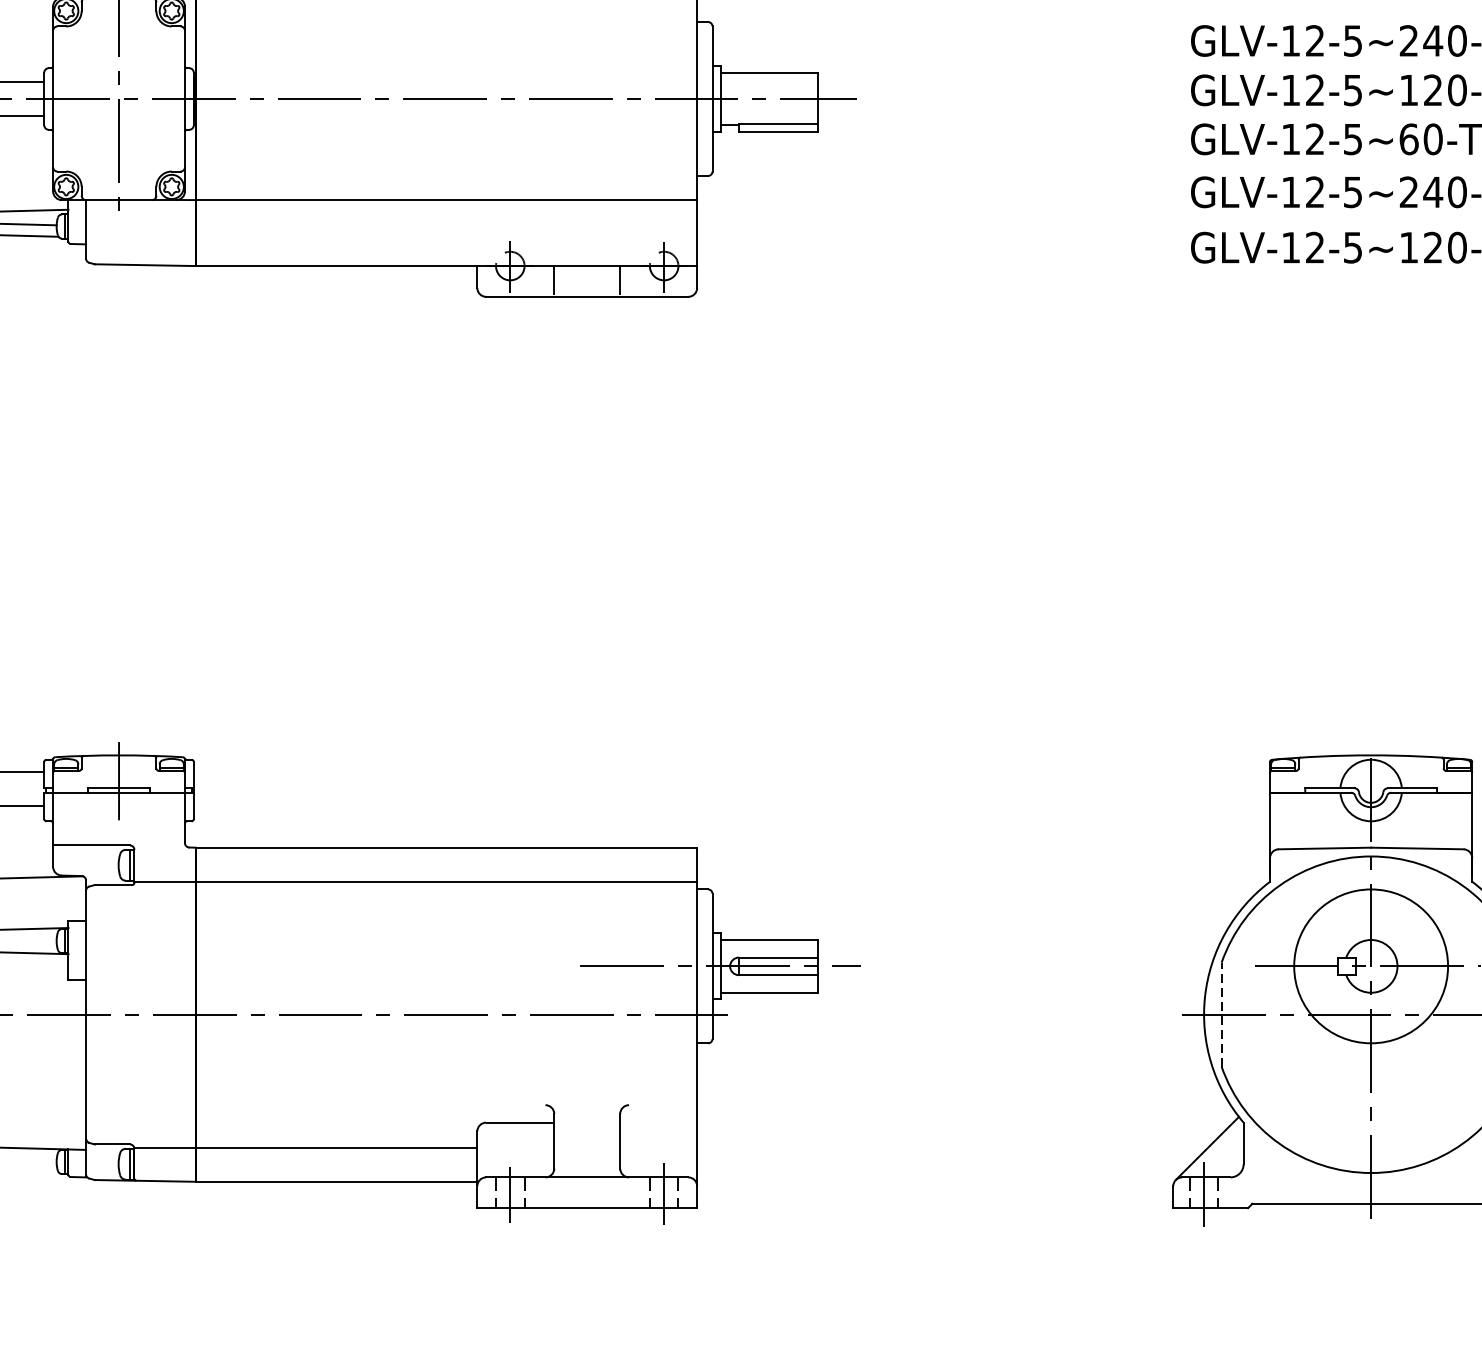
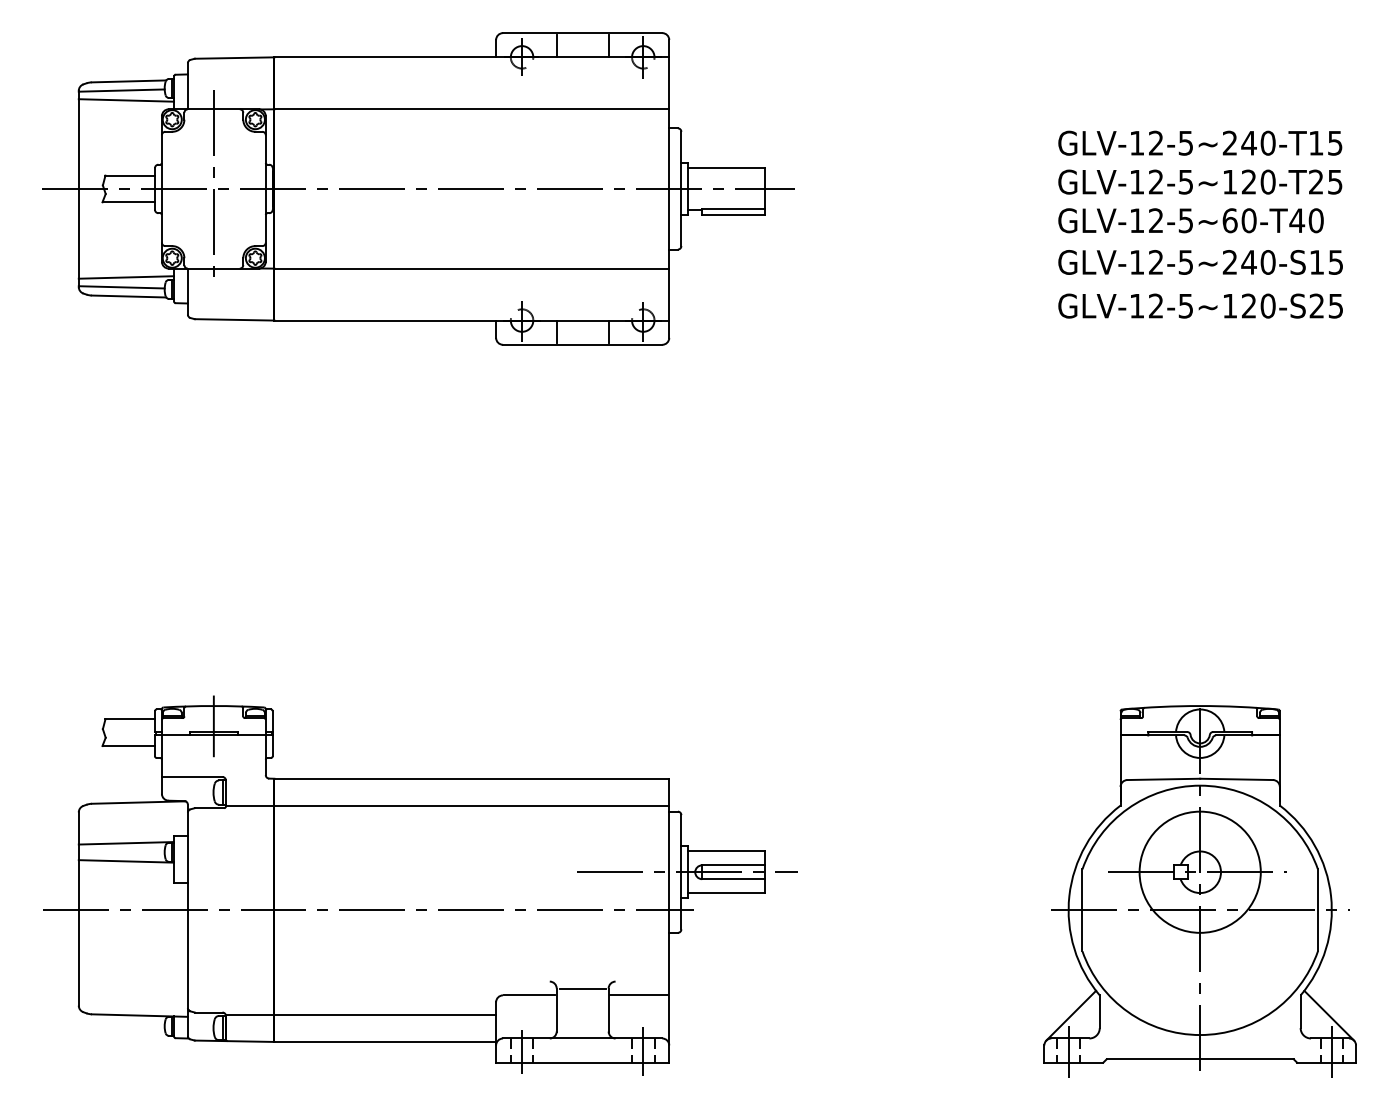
line: (1221, 1014) -> (1082, 910), dashed -> solid
line: (587, 1113) -> (582, 988), added
line: (658, 1122) -> (638, 995), added

